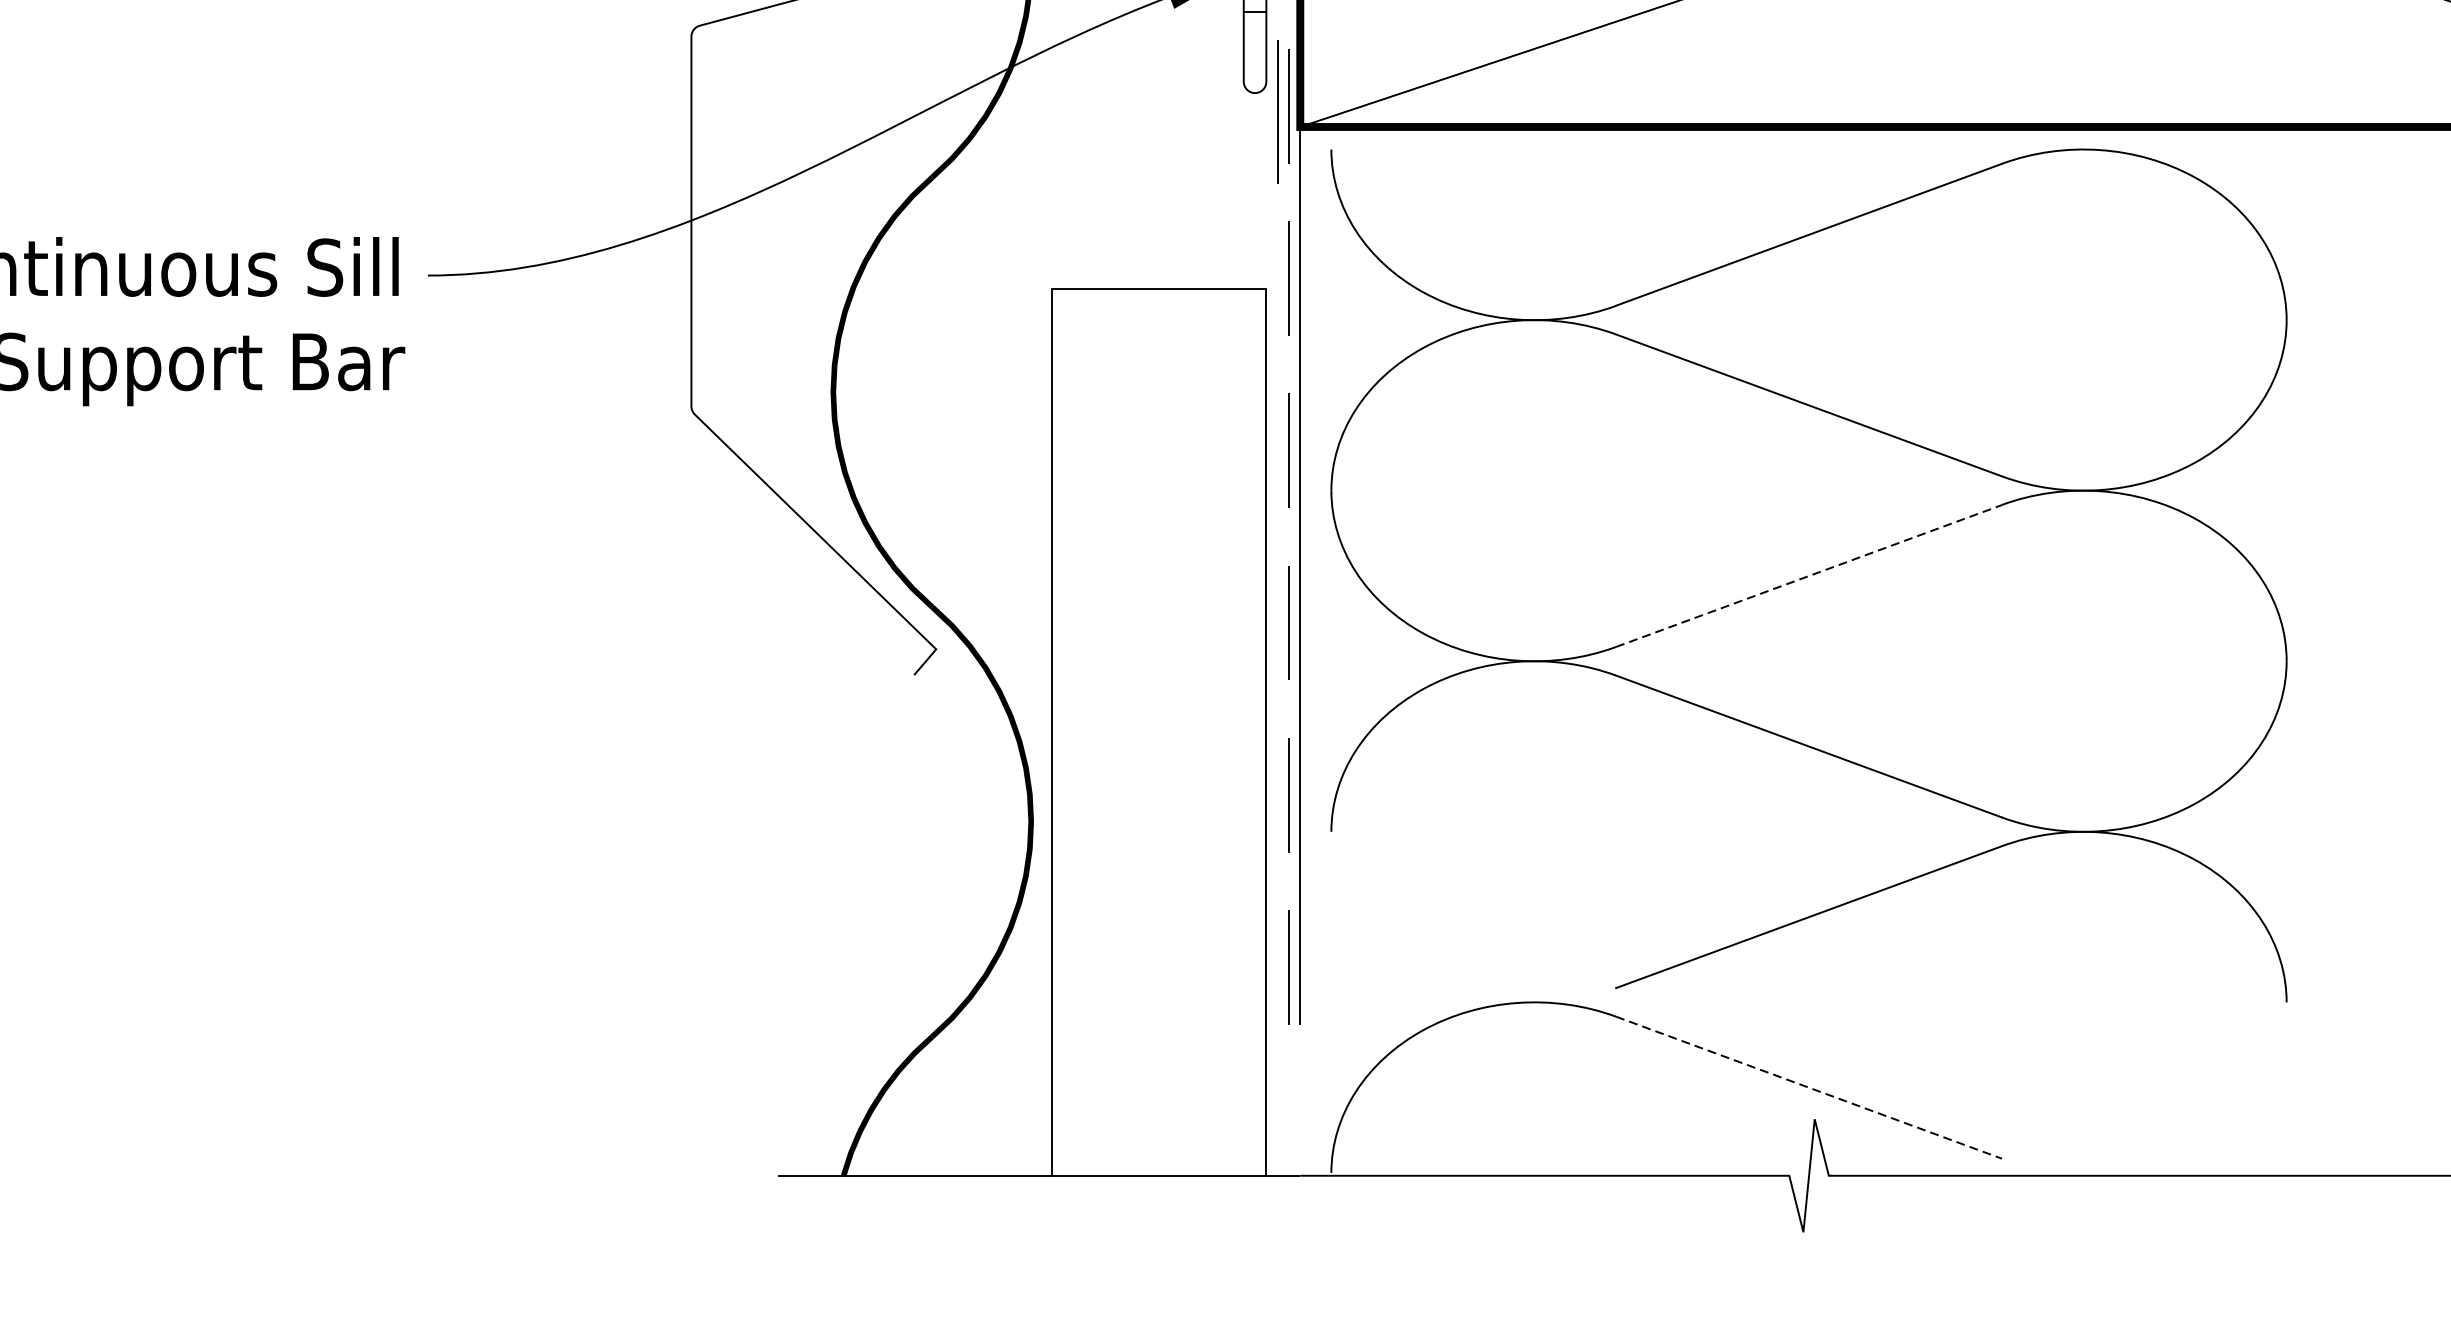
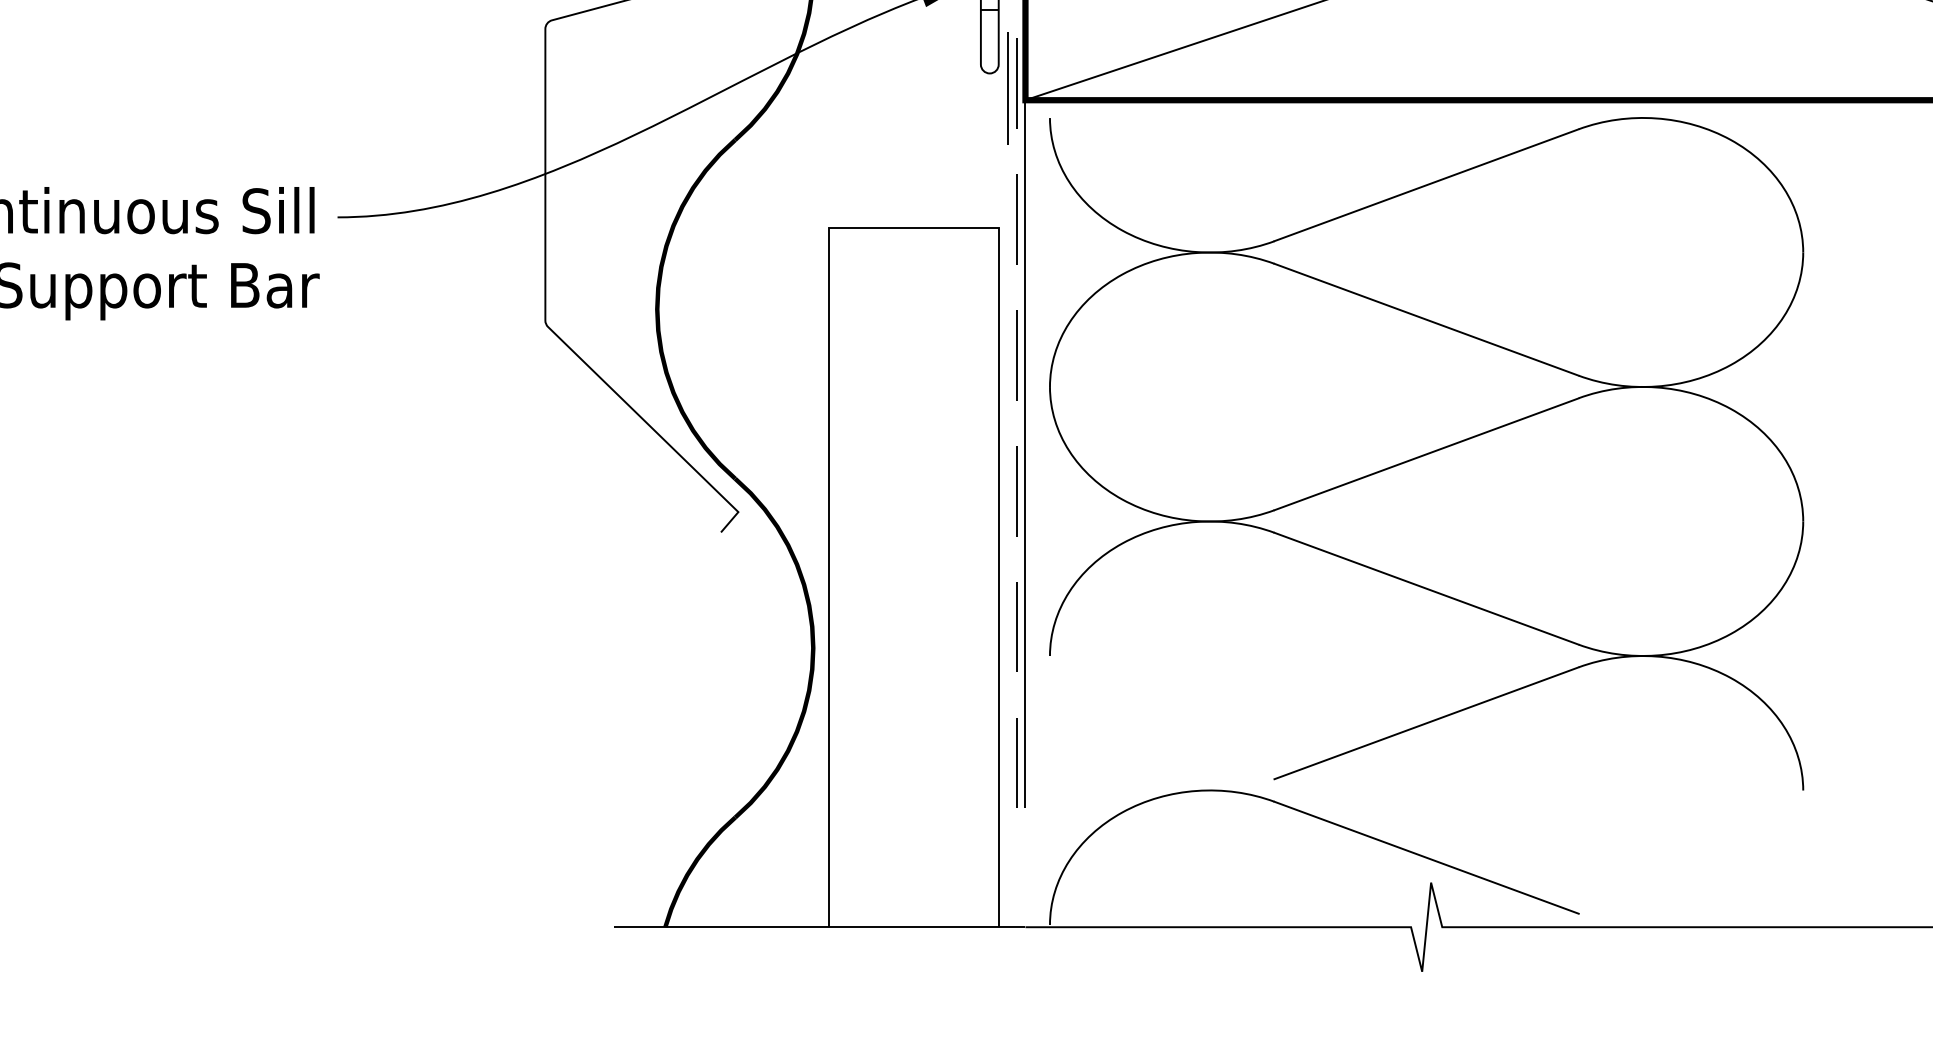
line: (1810, 576) -> (1427, 454), dashed -> solid
line: (1810, 1087) -> (1427, 857), dashed -> solid

